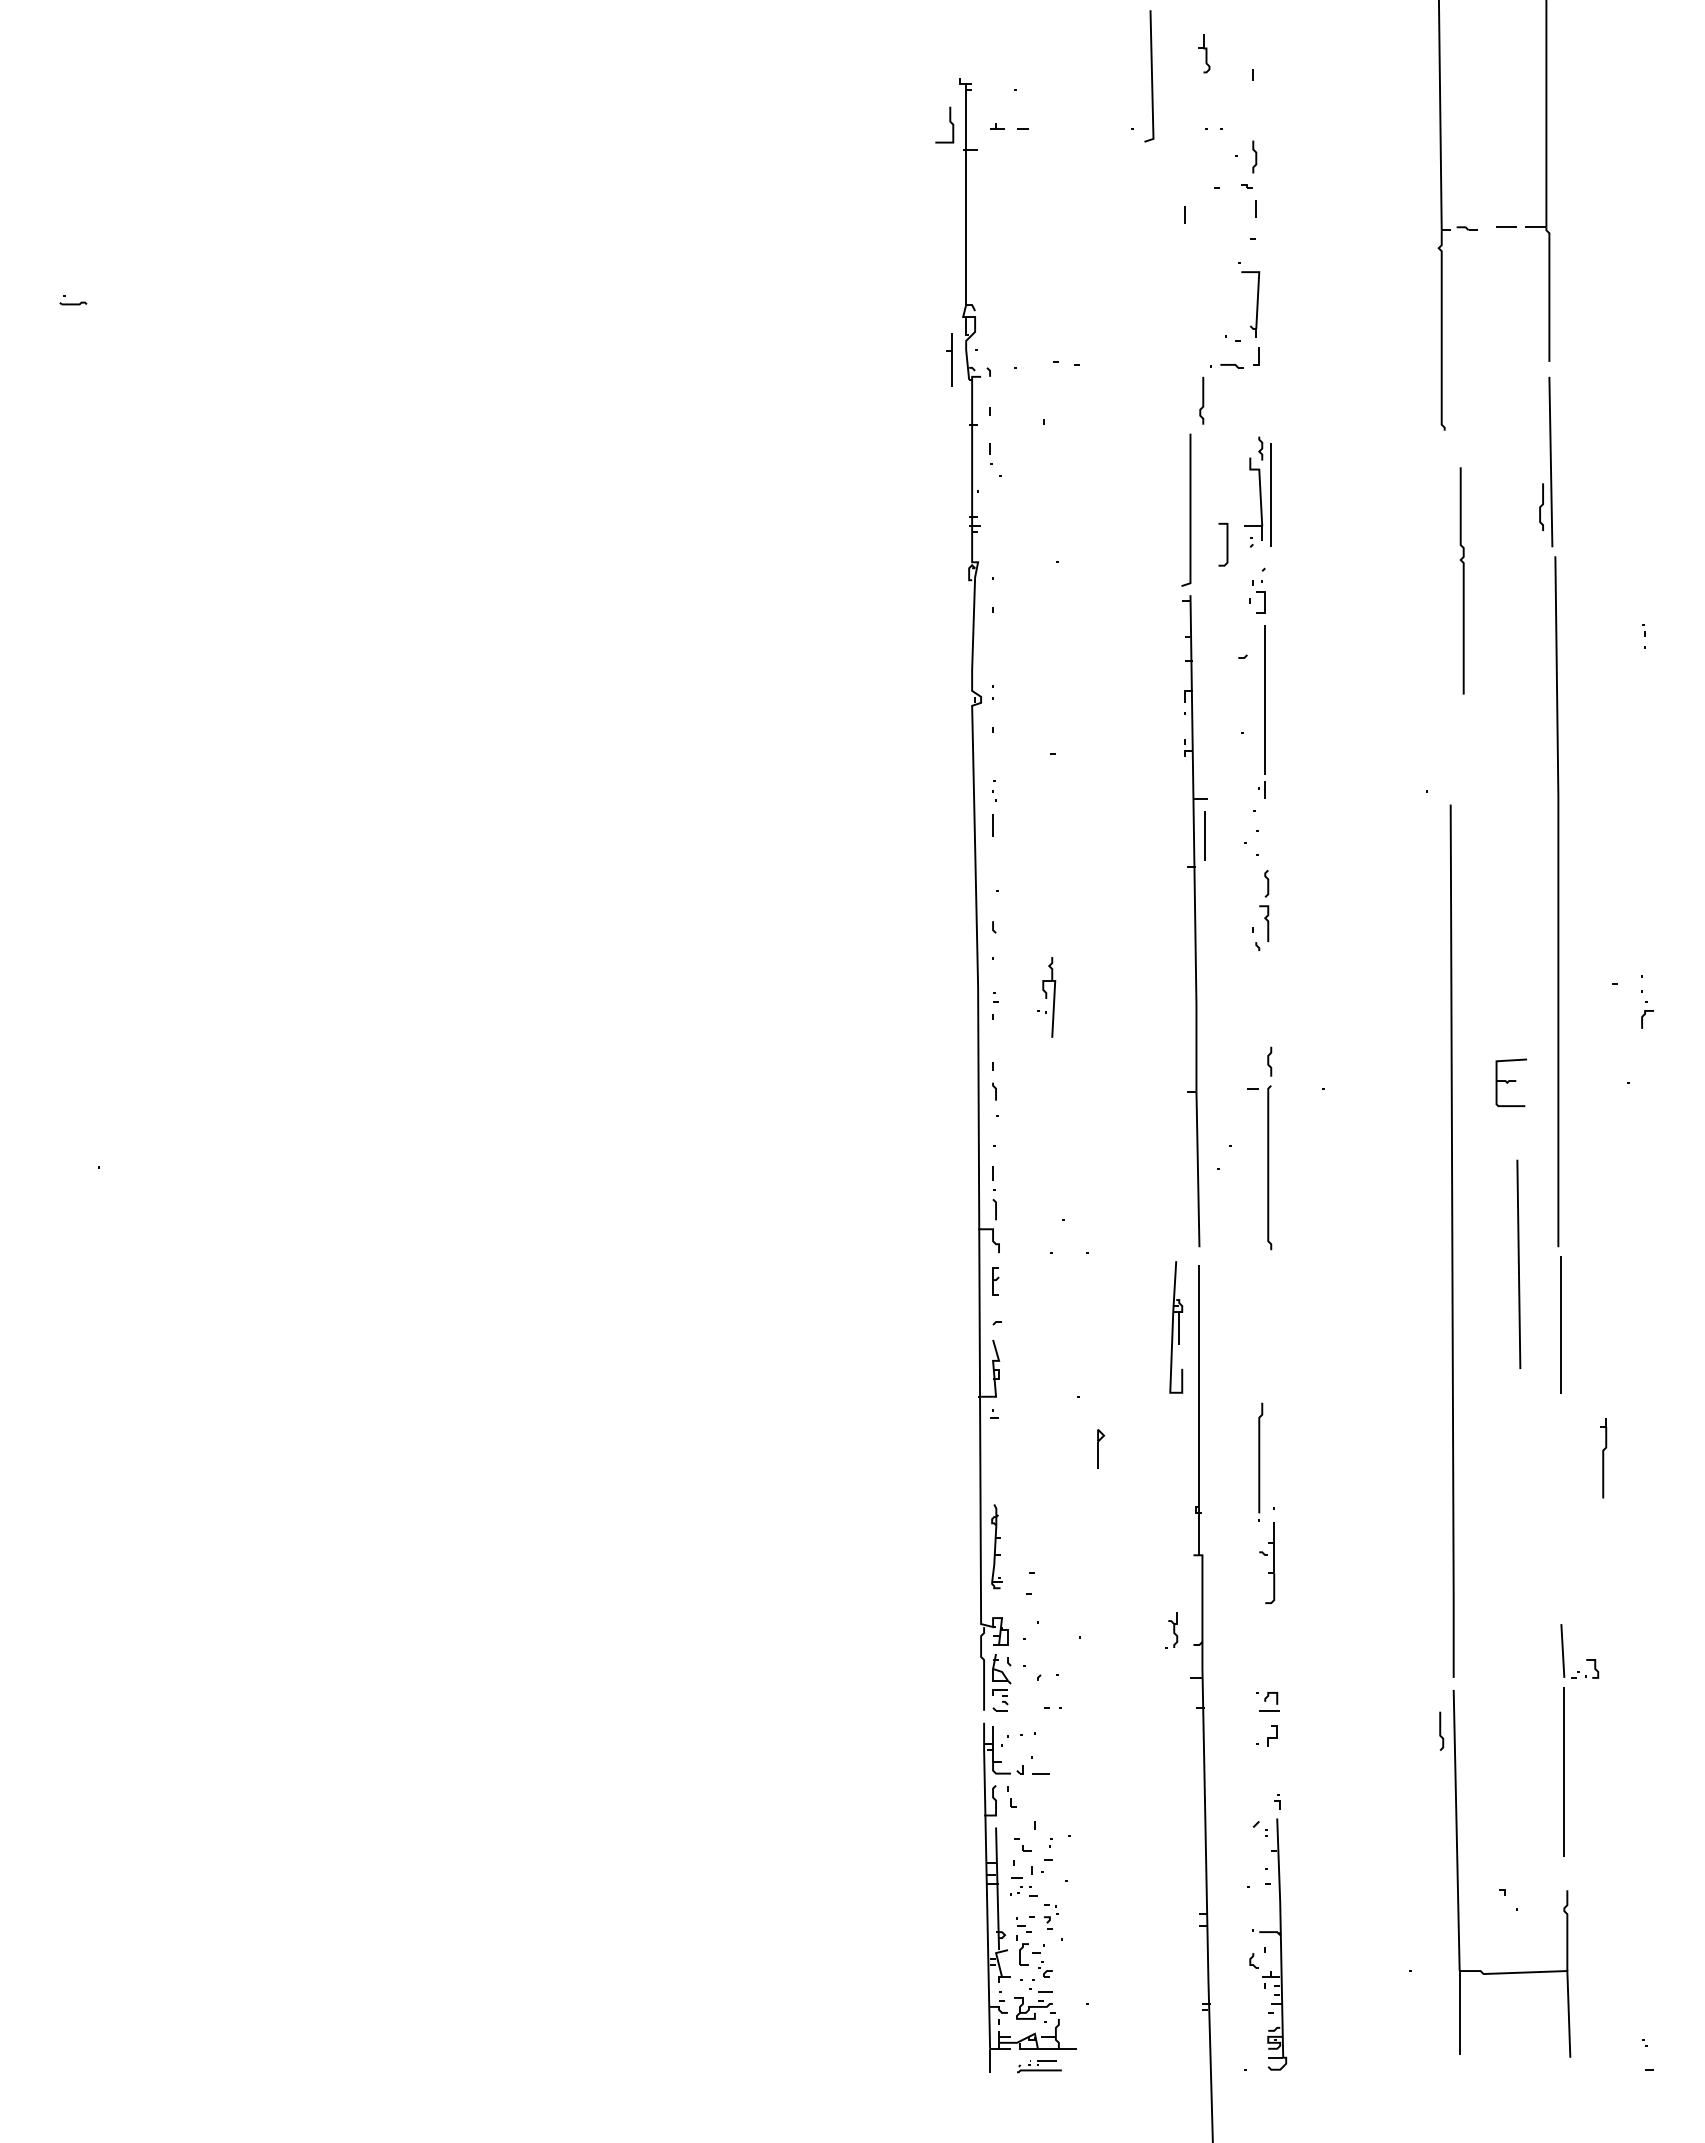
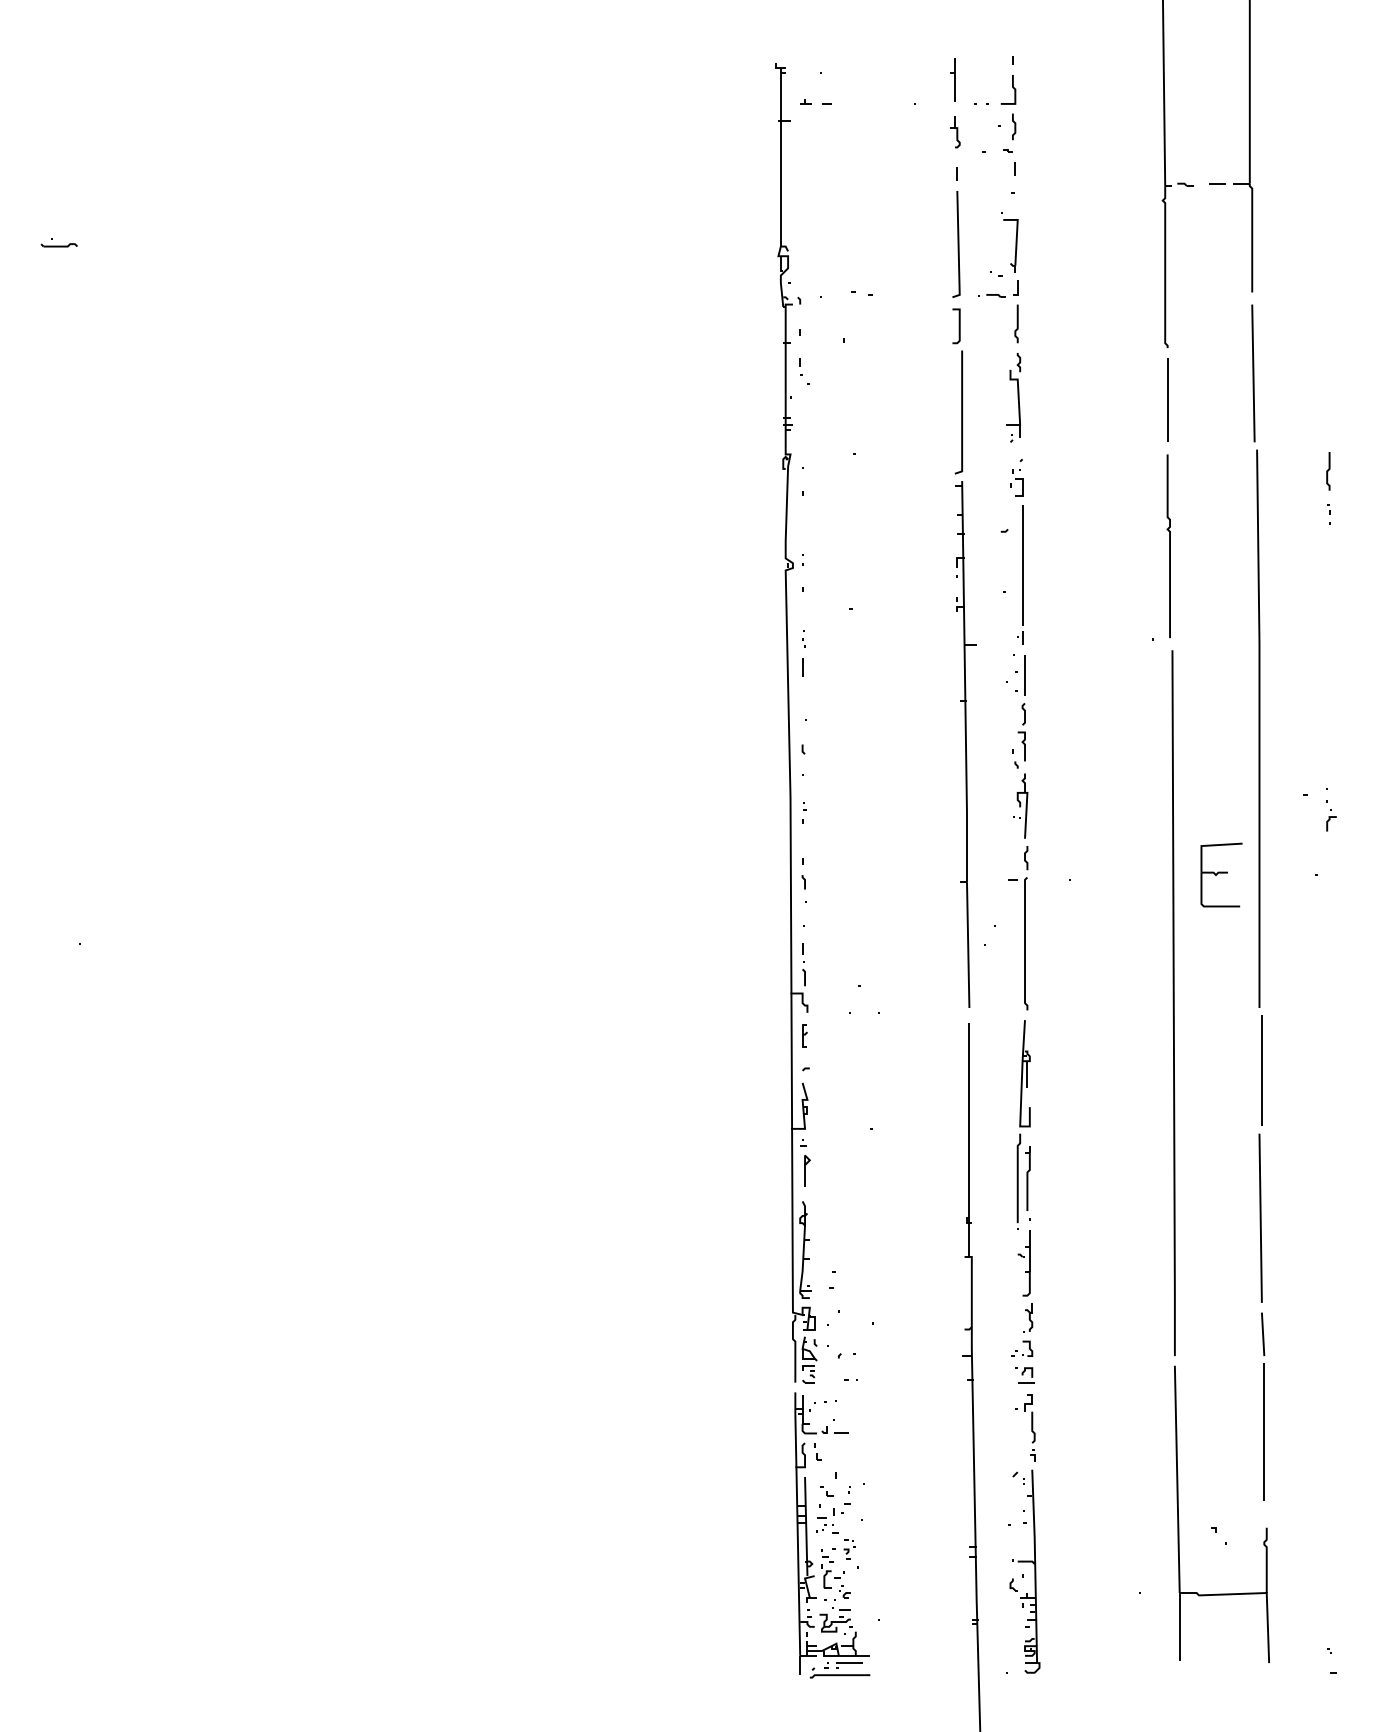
part: (1204, 53) -> (955, 132), moved
line: (1151, 76) -> (958, 244), moved
line: (949, 122) -> (1012, 87), moved
part: (73, 303) -> (59, 245), size x1.67
part: (949, 359) -> (953, 79), moved
curve: (1202, 400) -> (1017, 323), moved
line: (1270, 494) -> (1167, 399), moved
curve: (1541, 507) -> (1328, 471), moved
line: (1226, 544) -> (958, 326), moved
curve: (1462, 580) -> (1169, 545), moved
line: (1204, 835) -> (1024, 675), moved
part: (1046, 997) -> (1020, 806), moved
part: (1511, 1082) -> (1221, 874), size x1.67
line: (1518, 1263) -> (1260, 1217), moved
part: (1176, 1327) -> (1025, 1073), moved
part: (1101, 1448) -> (807, 1170), moved
part: (1603, 1458) -> (1027, 1178), moved
part: (996, 1546) -> (805, 1249), size x1.43
part: (1171, 1630) -> (1027, 1317), moved
part: (1579, 1671) -> (1017, 1350), moved
line: (1441, 1730) -> (1033, 1426), moved
part: (1039, 2066) -> (840, 1670), size x1.67

